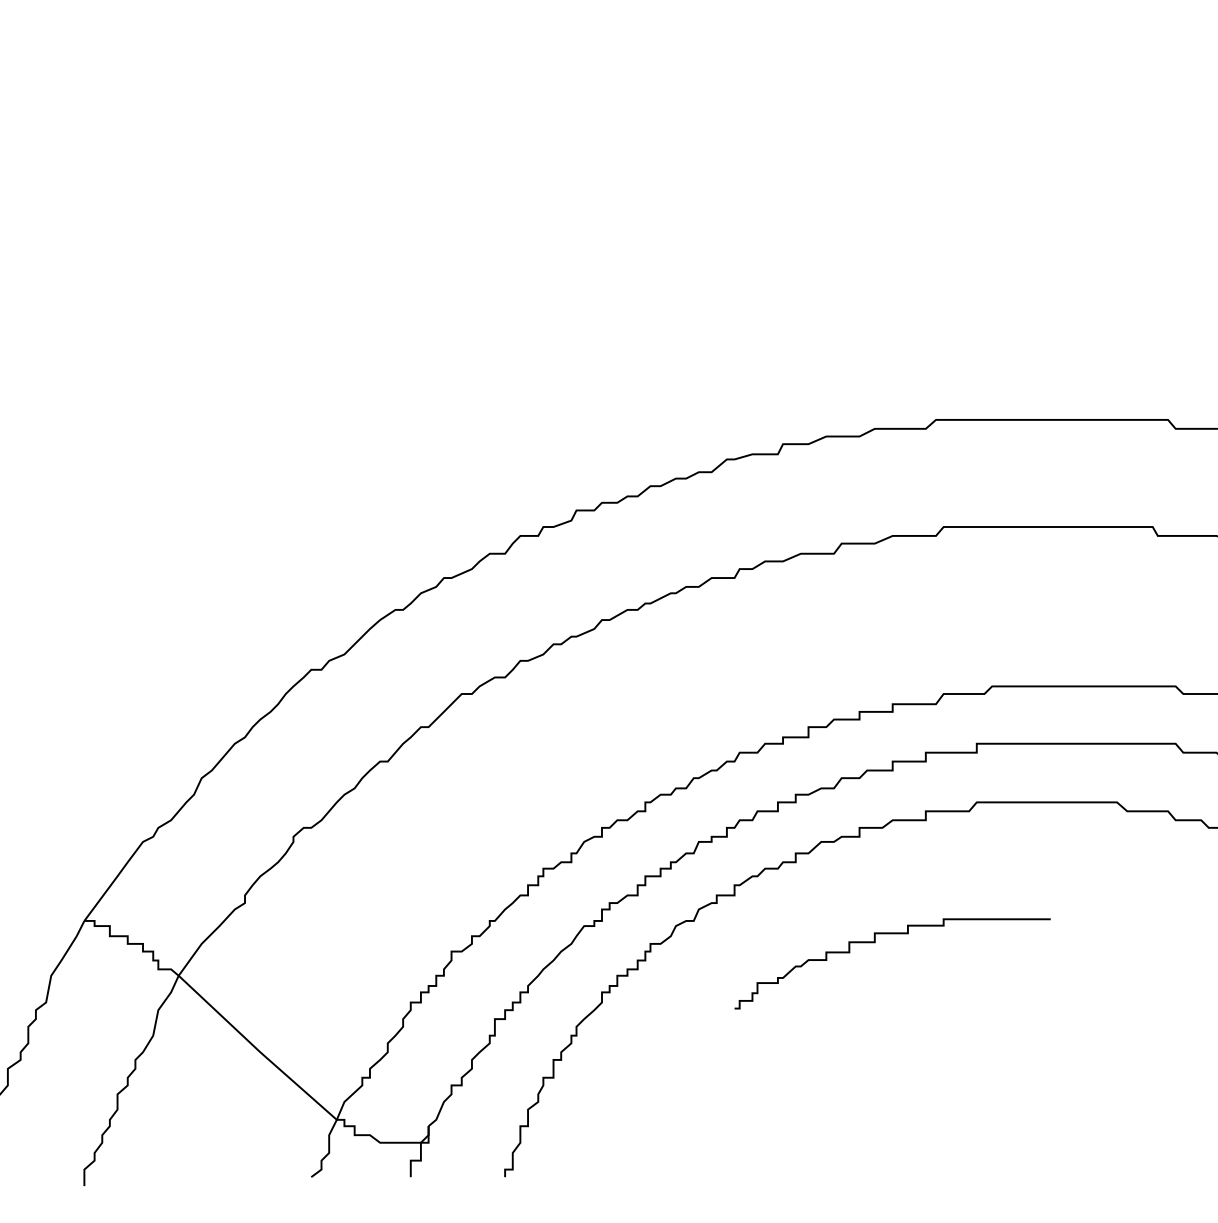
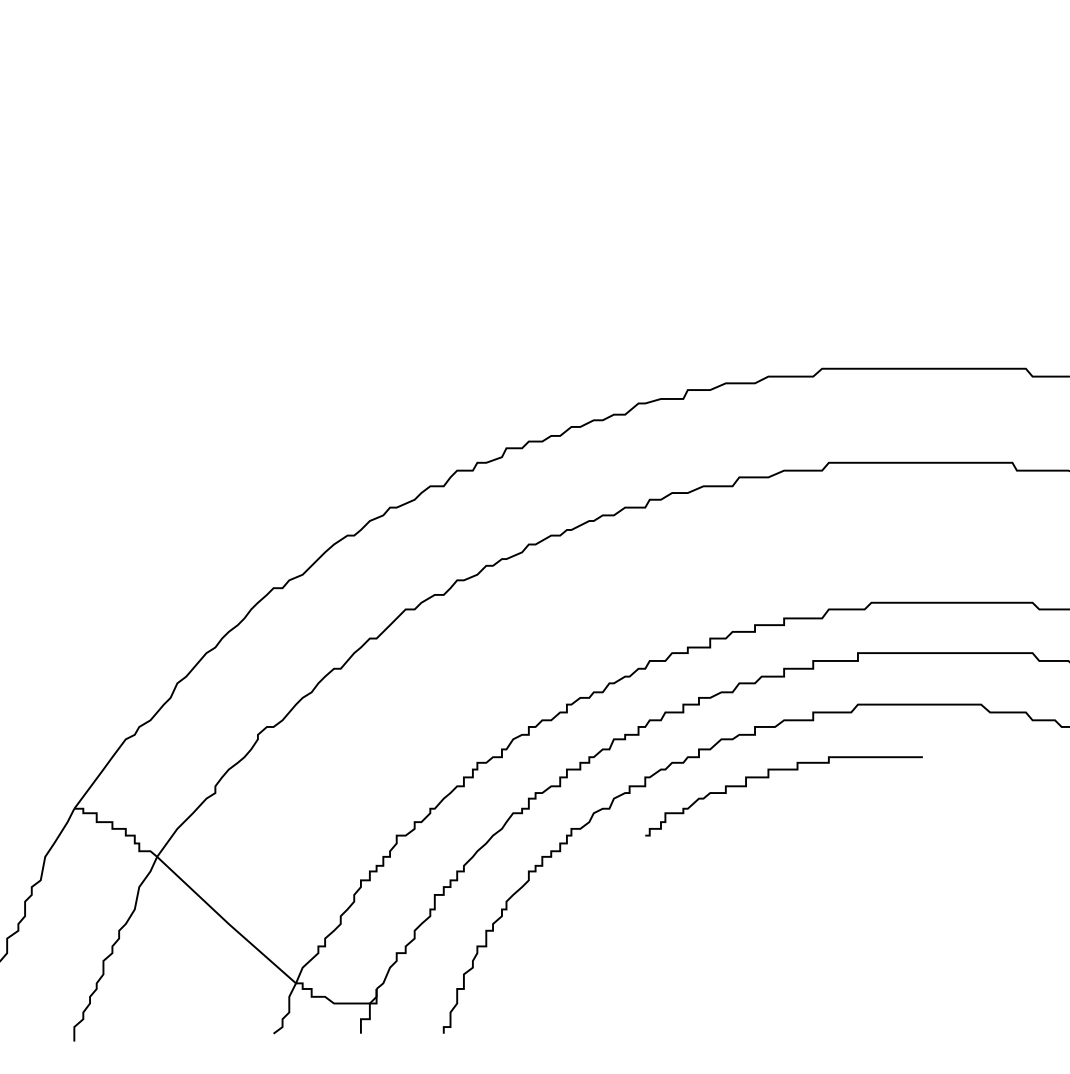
curve: (875, 943) -> (769, 778), moved

